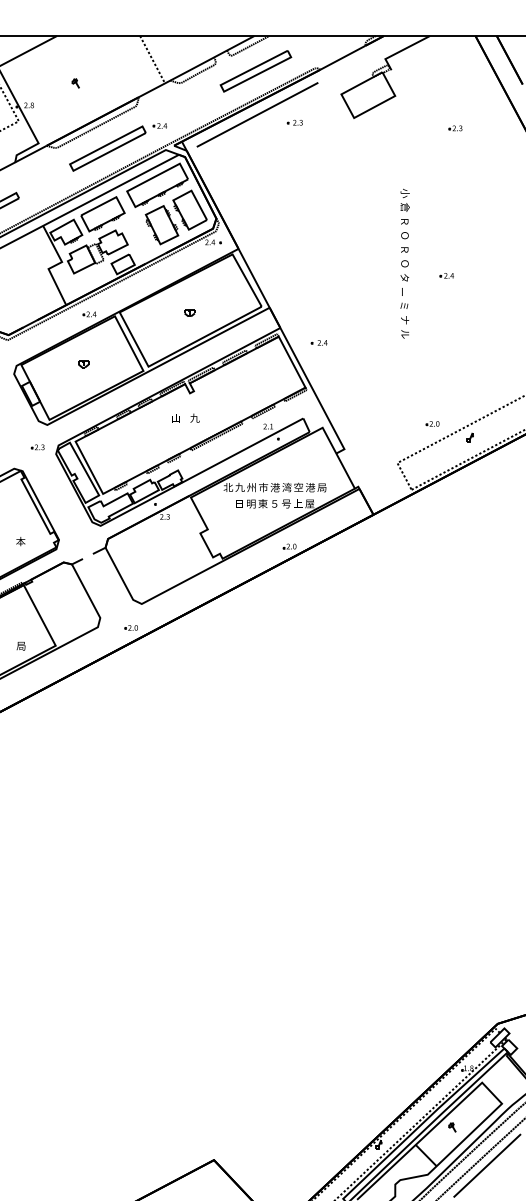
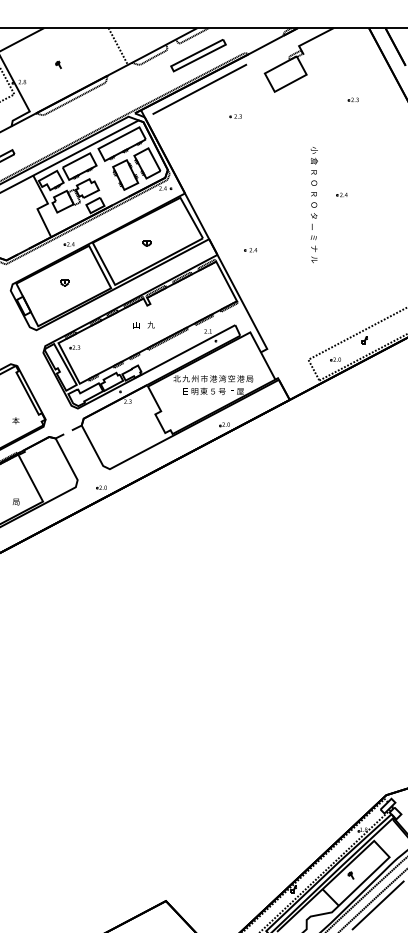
part: (294, 122) -> (235, 116), moved
part: (117, 147) -> (91, 114), removed
part: (446, 275) -> (341, 194), moved
part: (318, 342) -> (250, 249), moved
part: (432, 423) -> (335, 359), moved
part: (37, 447) -> (74, 347), moved

